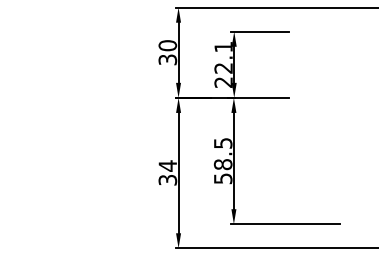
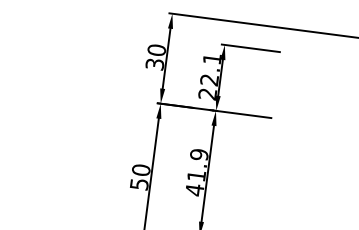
text: (222, 160) -> (196, 171), 58.5 -> 41.9
text: (167, 172) -> (140, 176), 34 -> 50

